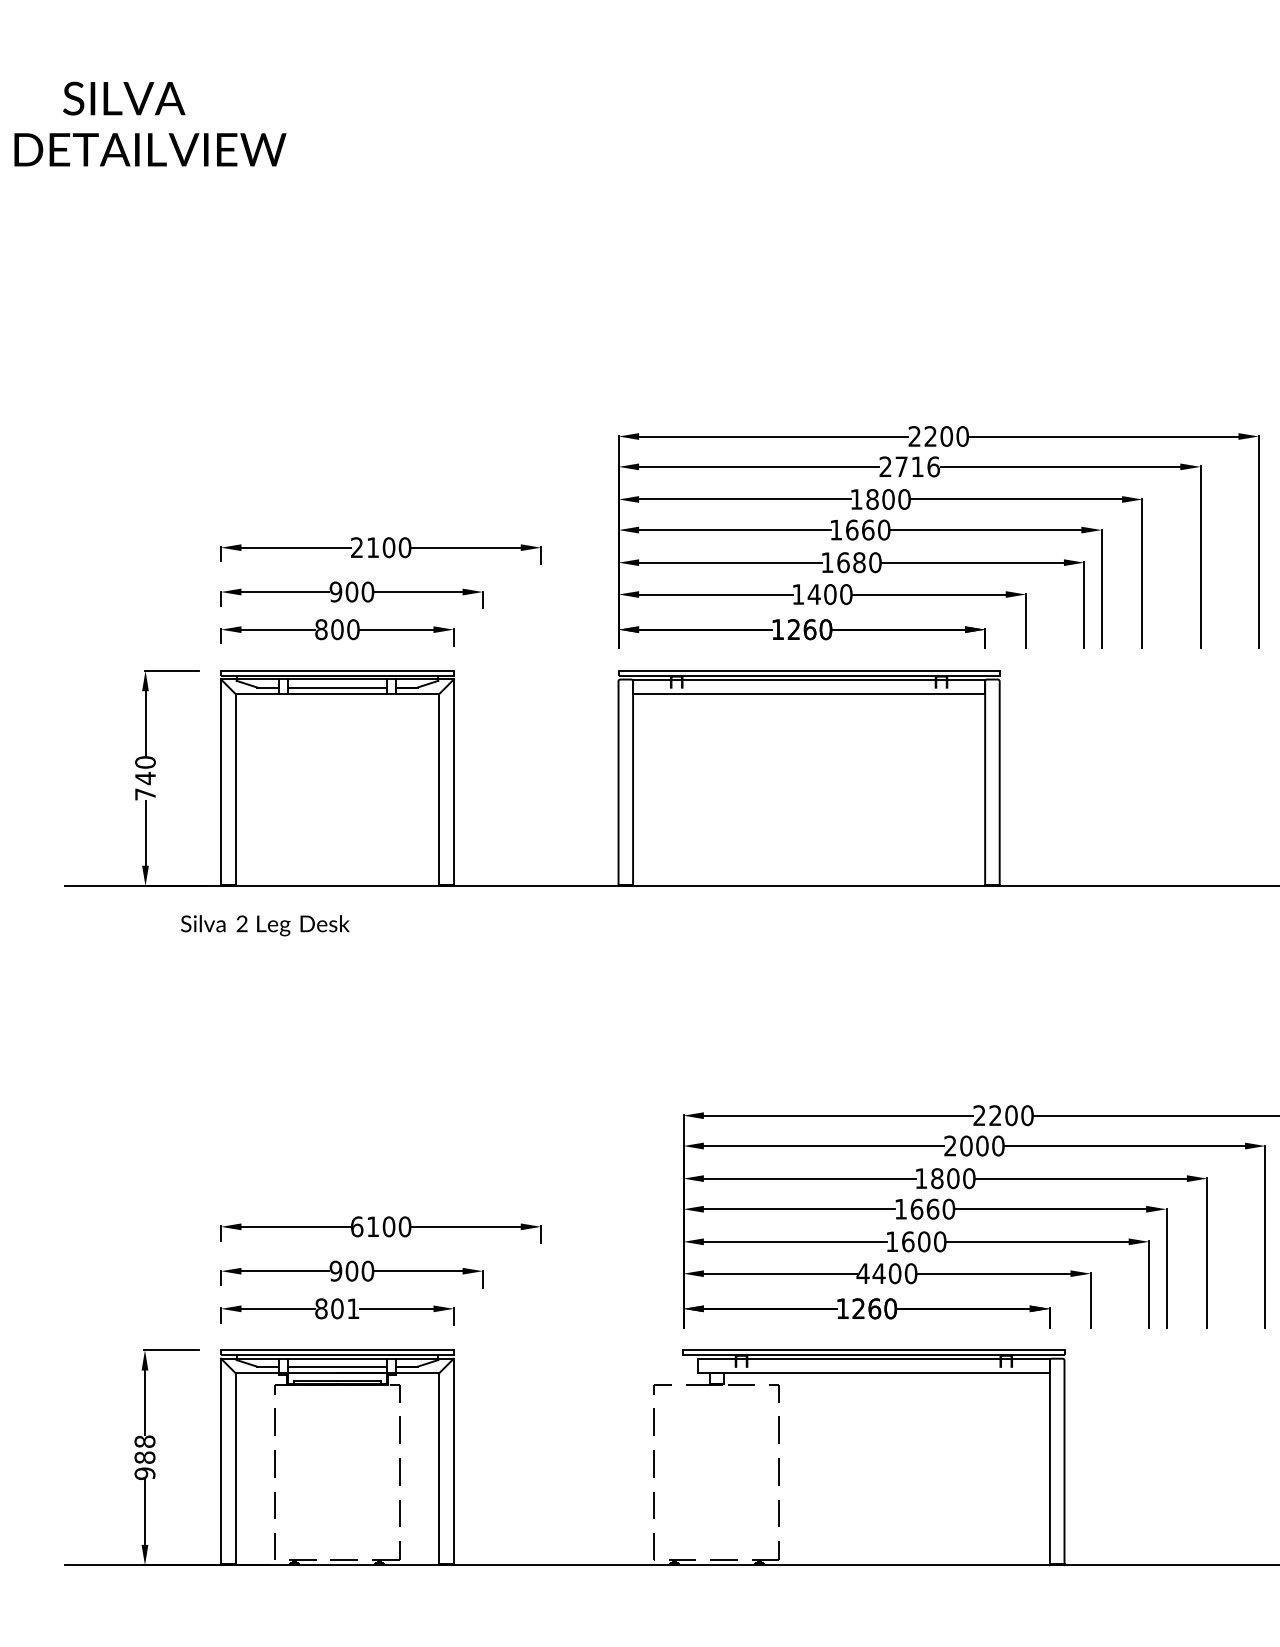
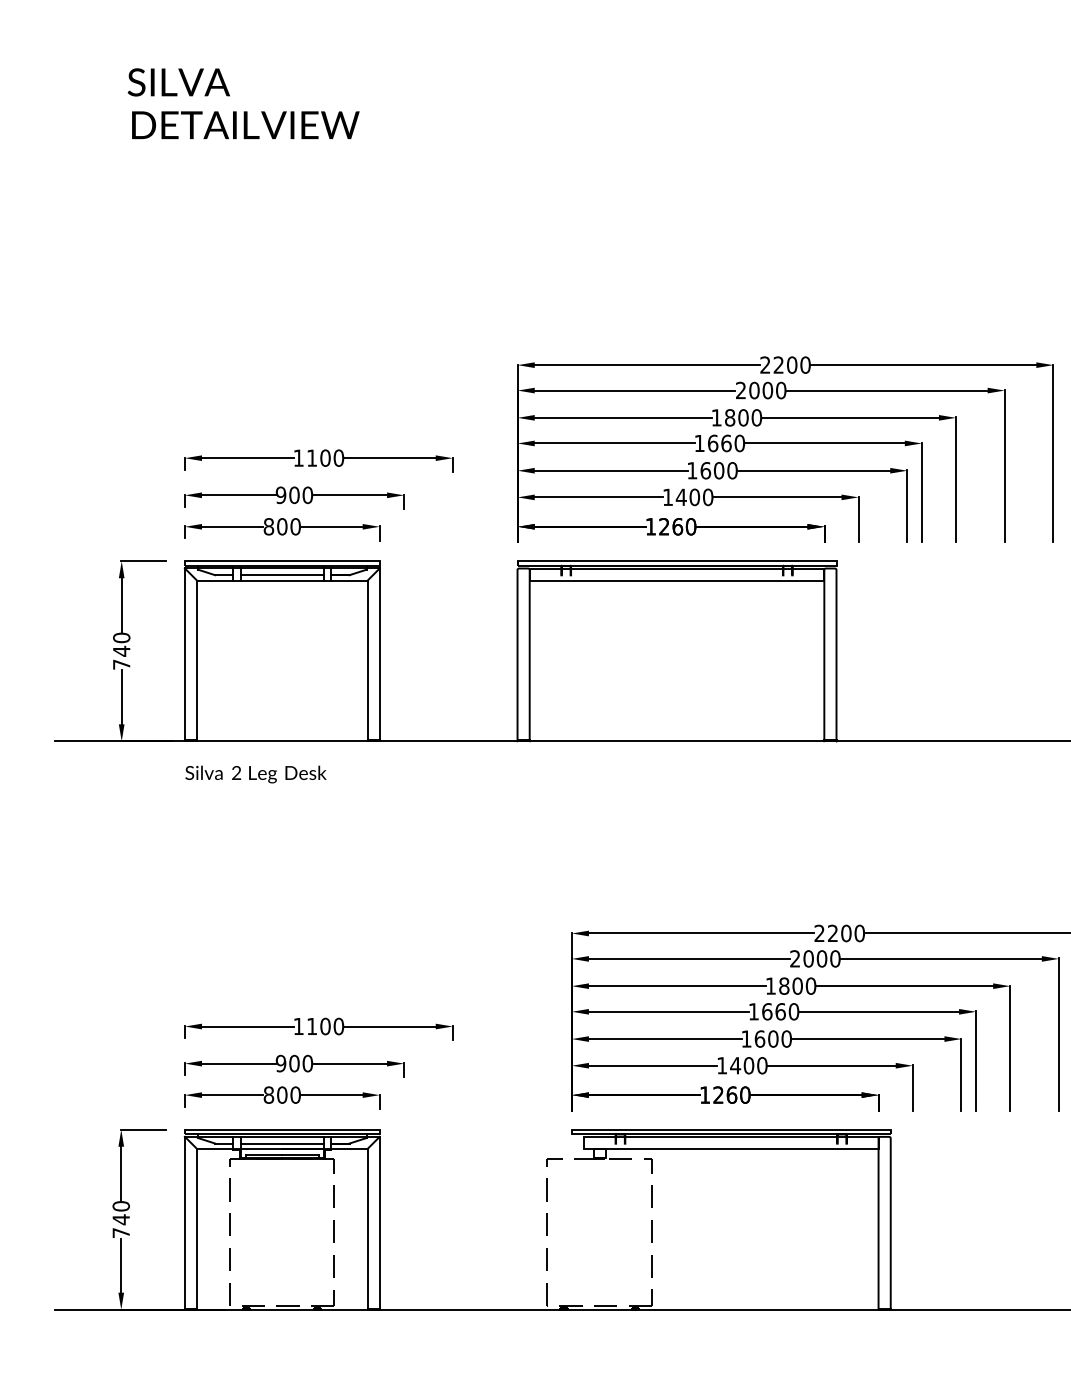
text: (123, 98) -> (178, 82), moved
text: (150, 150) -> (245, 125), moved
text: (917, 466) -> (767, 390), 2716 -> 2000
text: (356, 546) -> (298, 457), 2100 -> 1100
text: (859, 562) -> (719, 470), 1680 -> 1600
text: (264, 925) -> (255, 774), moved
text: (356, 1226) -> (298, 1026), 6100 -> 1100
text: (862, 1273) -> (721, 1065), 4400 -> 1400
text: (353, 1308) -> (295, 1094), 801 -> 800
text: (145, 1457) -> (121, 1219), 988 -> 740

